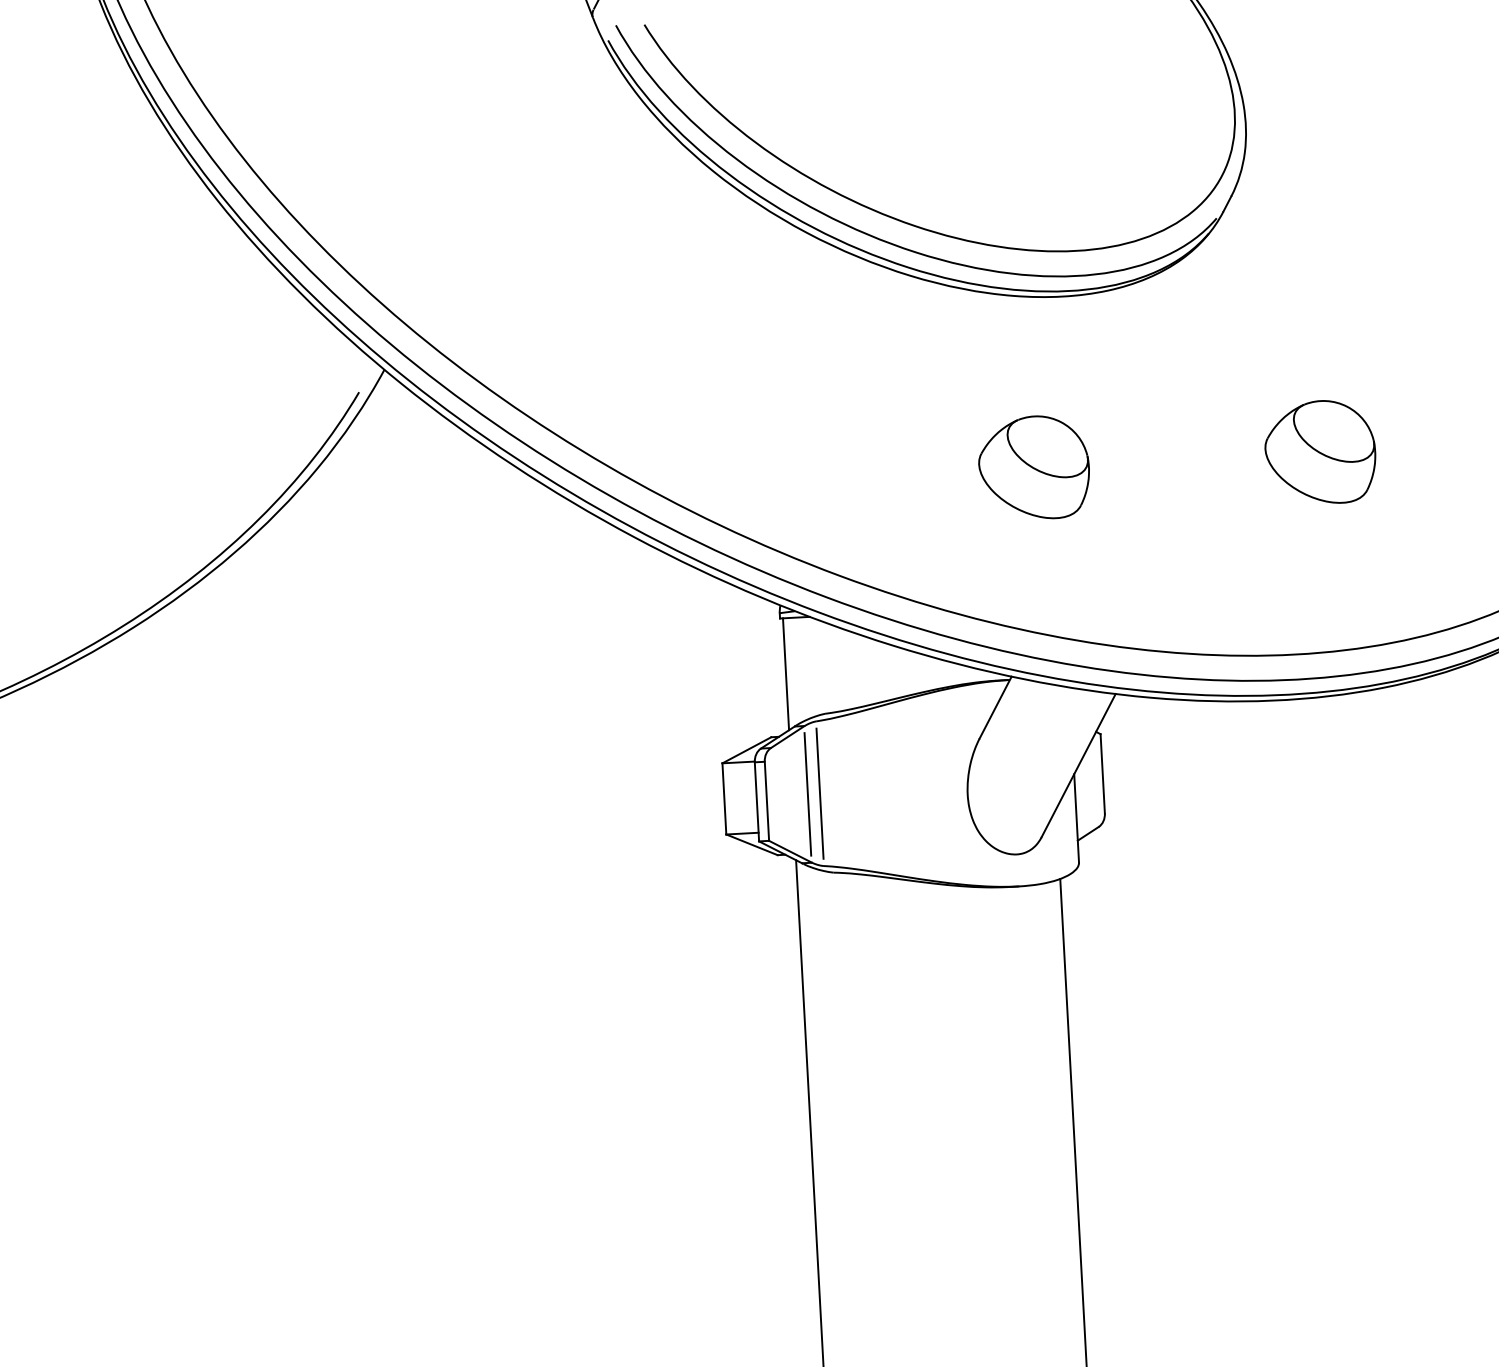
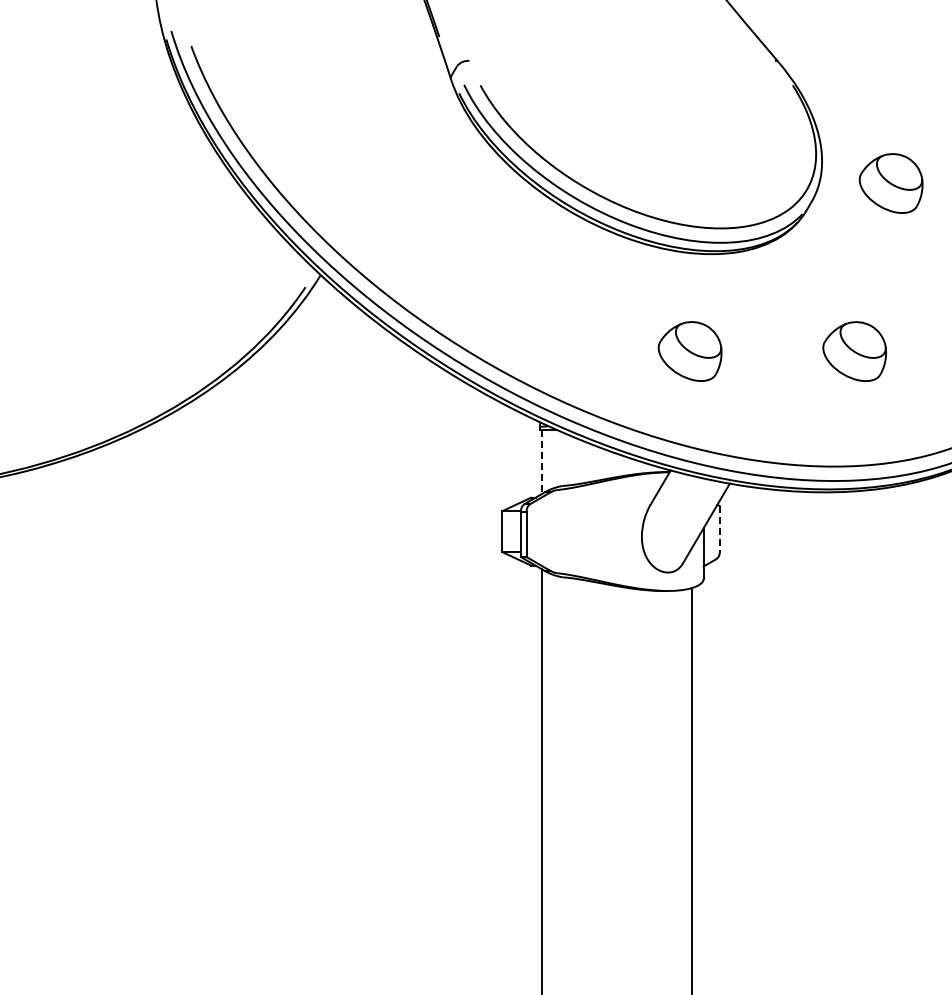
part: (1366, 156) -> (890, 183), added
line: (786, 674) -> (541, 462), solid -> dashed
line: (1101, 772) -> (719, 528), solid -> dashed
line: (820, 793) -> (557, 531), removed
line: (808, 794) -> (550, 531), removed

